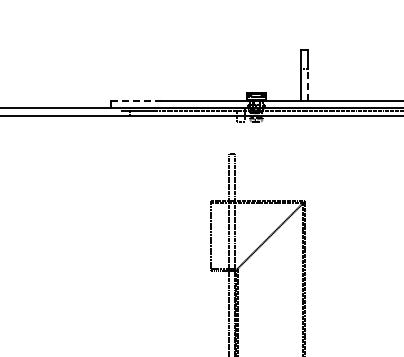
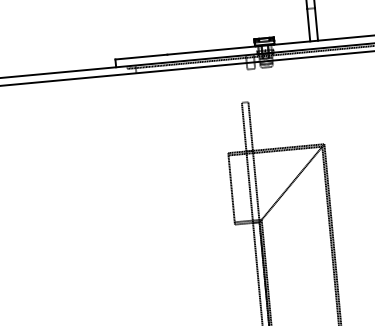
line: (308, 84) -> (316, 24), dashed -> solid
line: (136, 100) -> (141, 57), dashed -> solid

